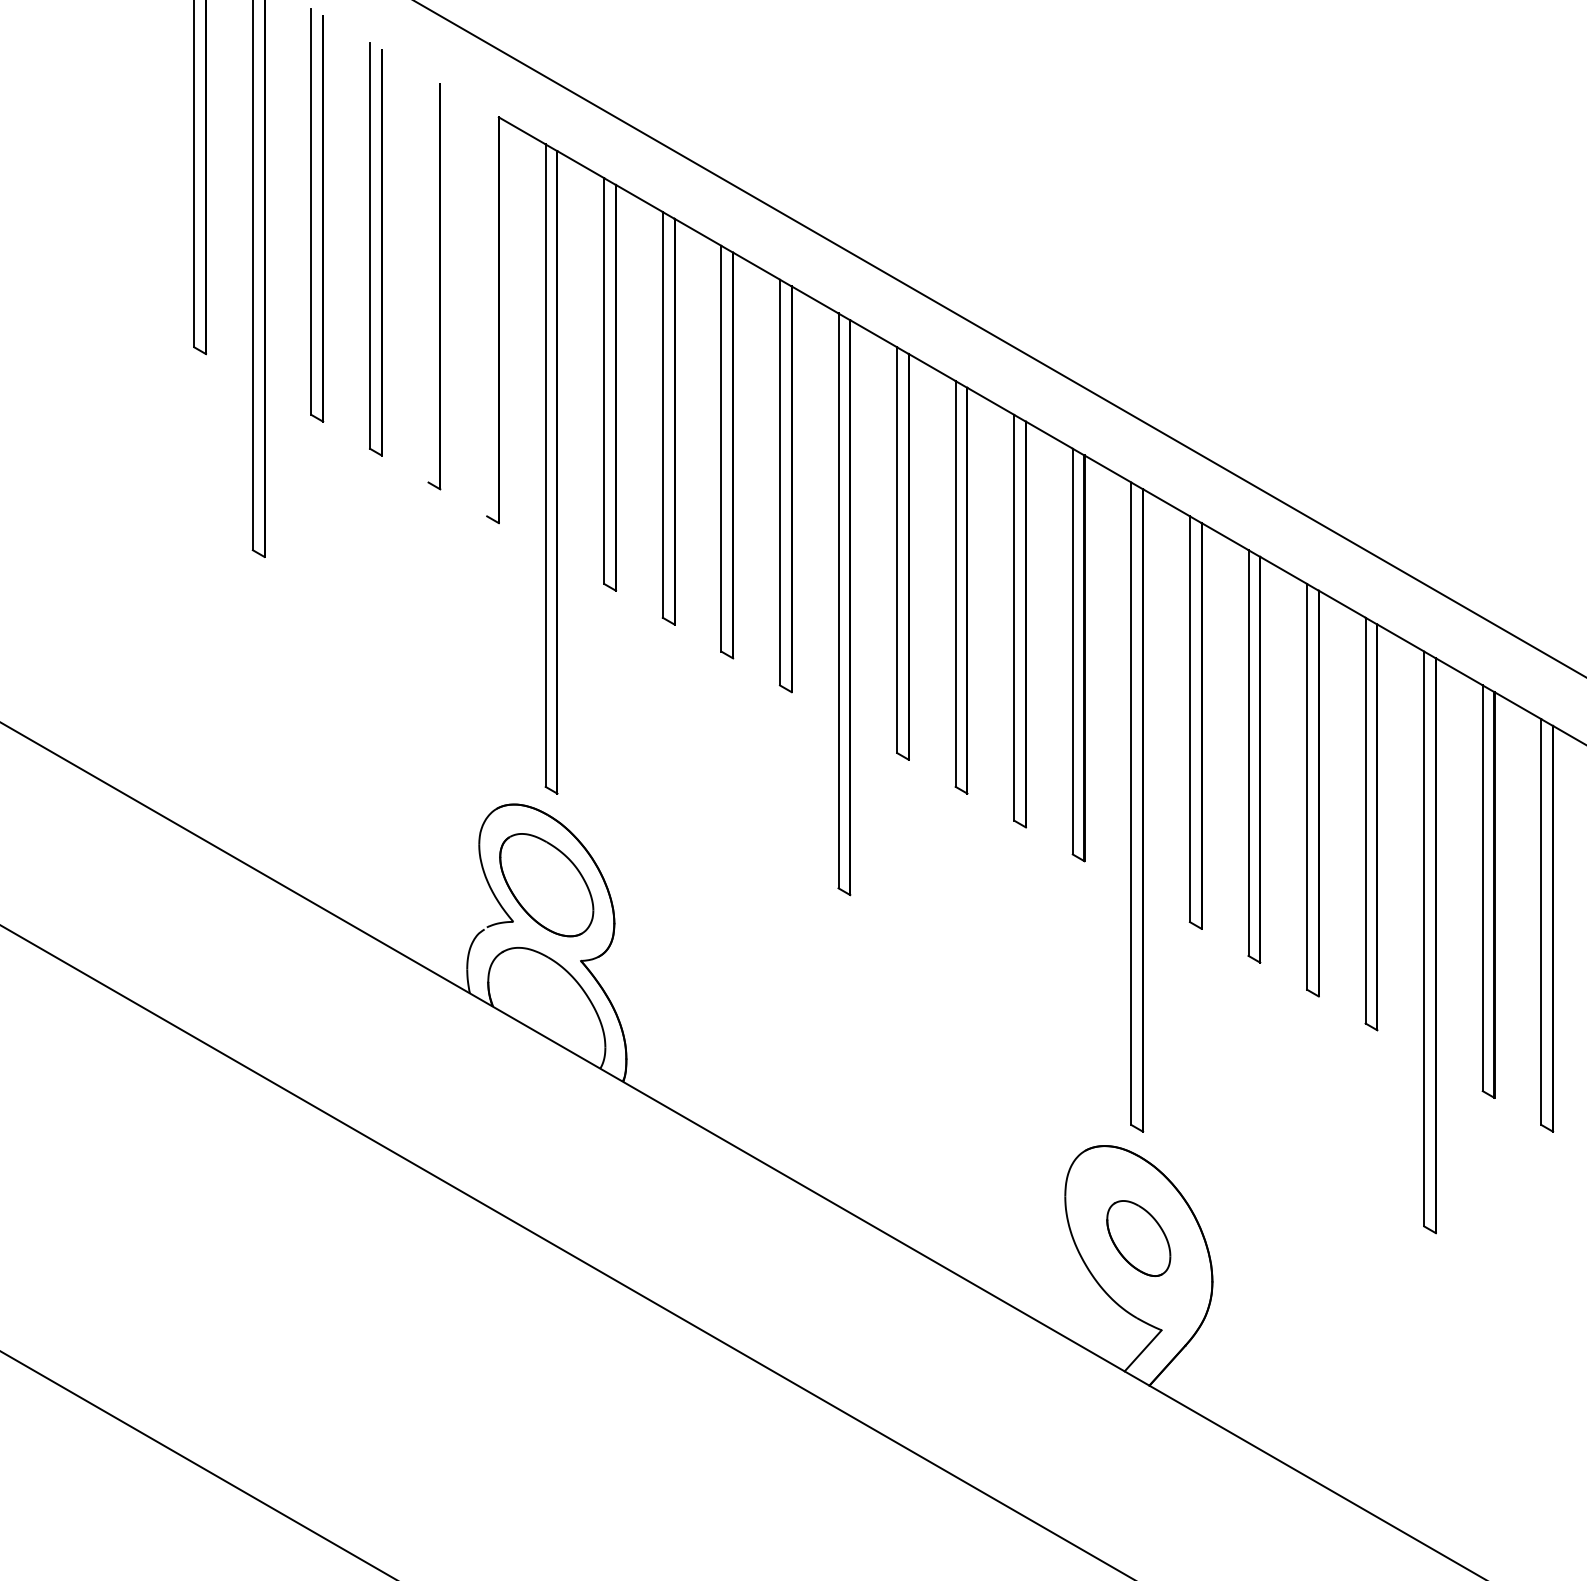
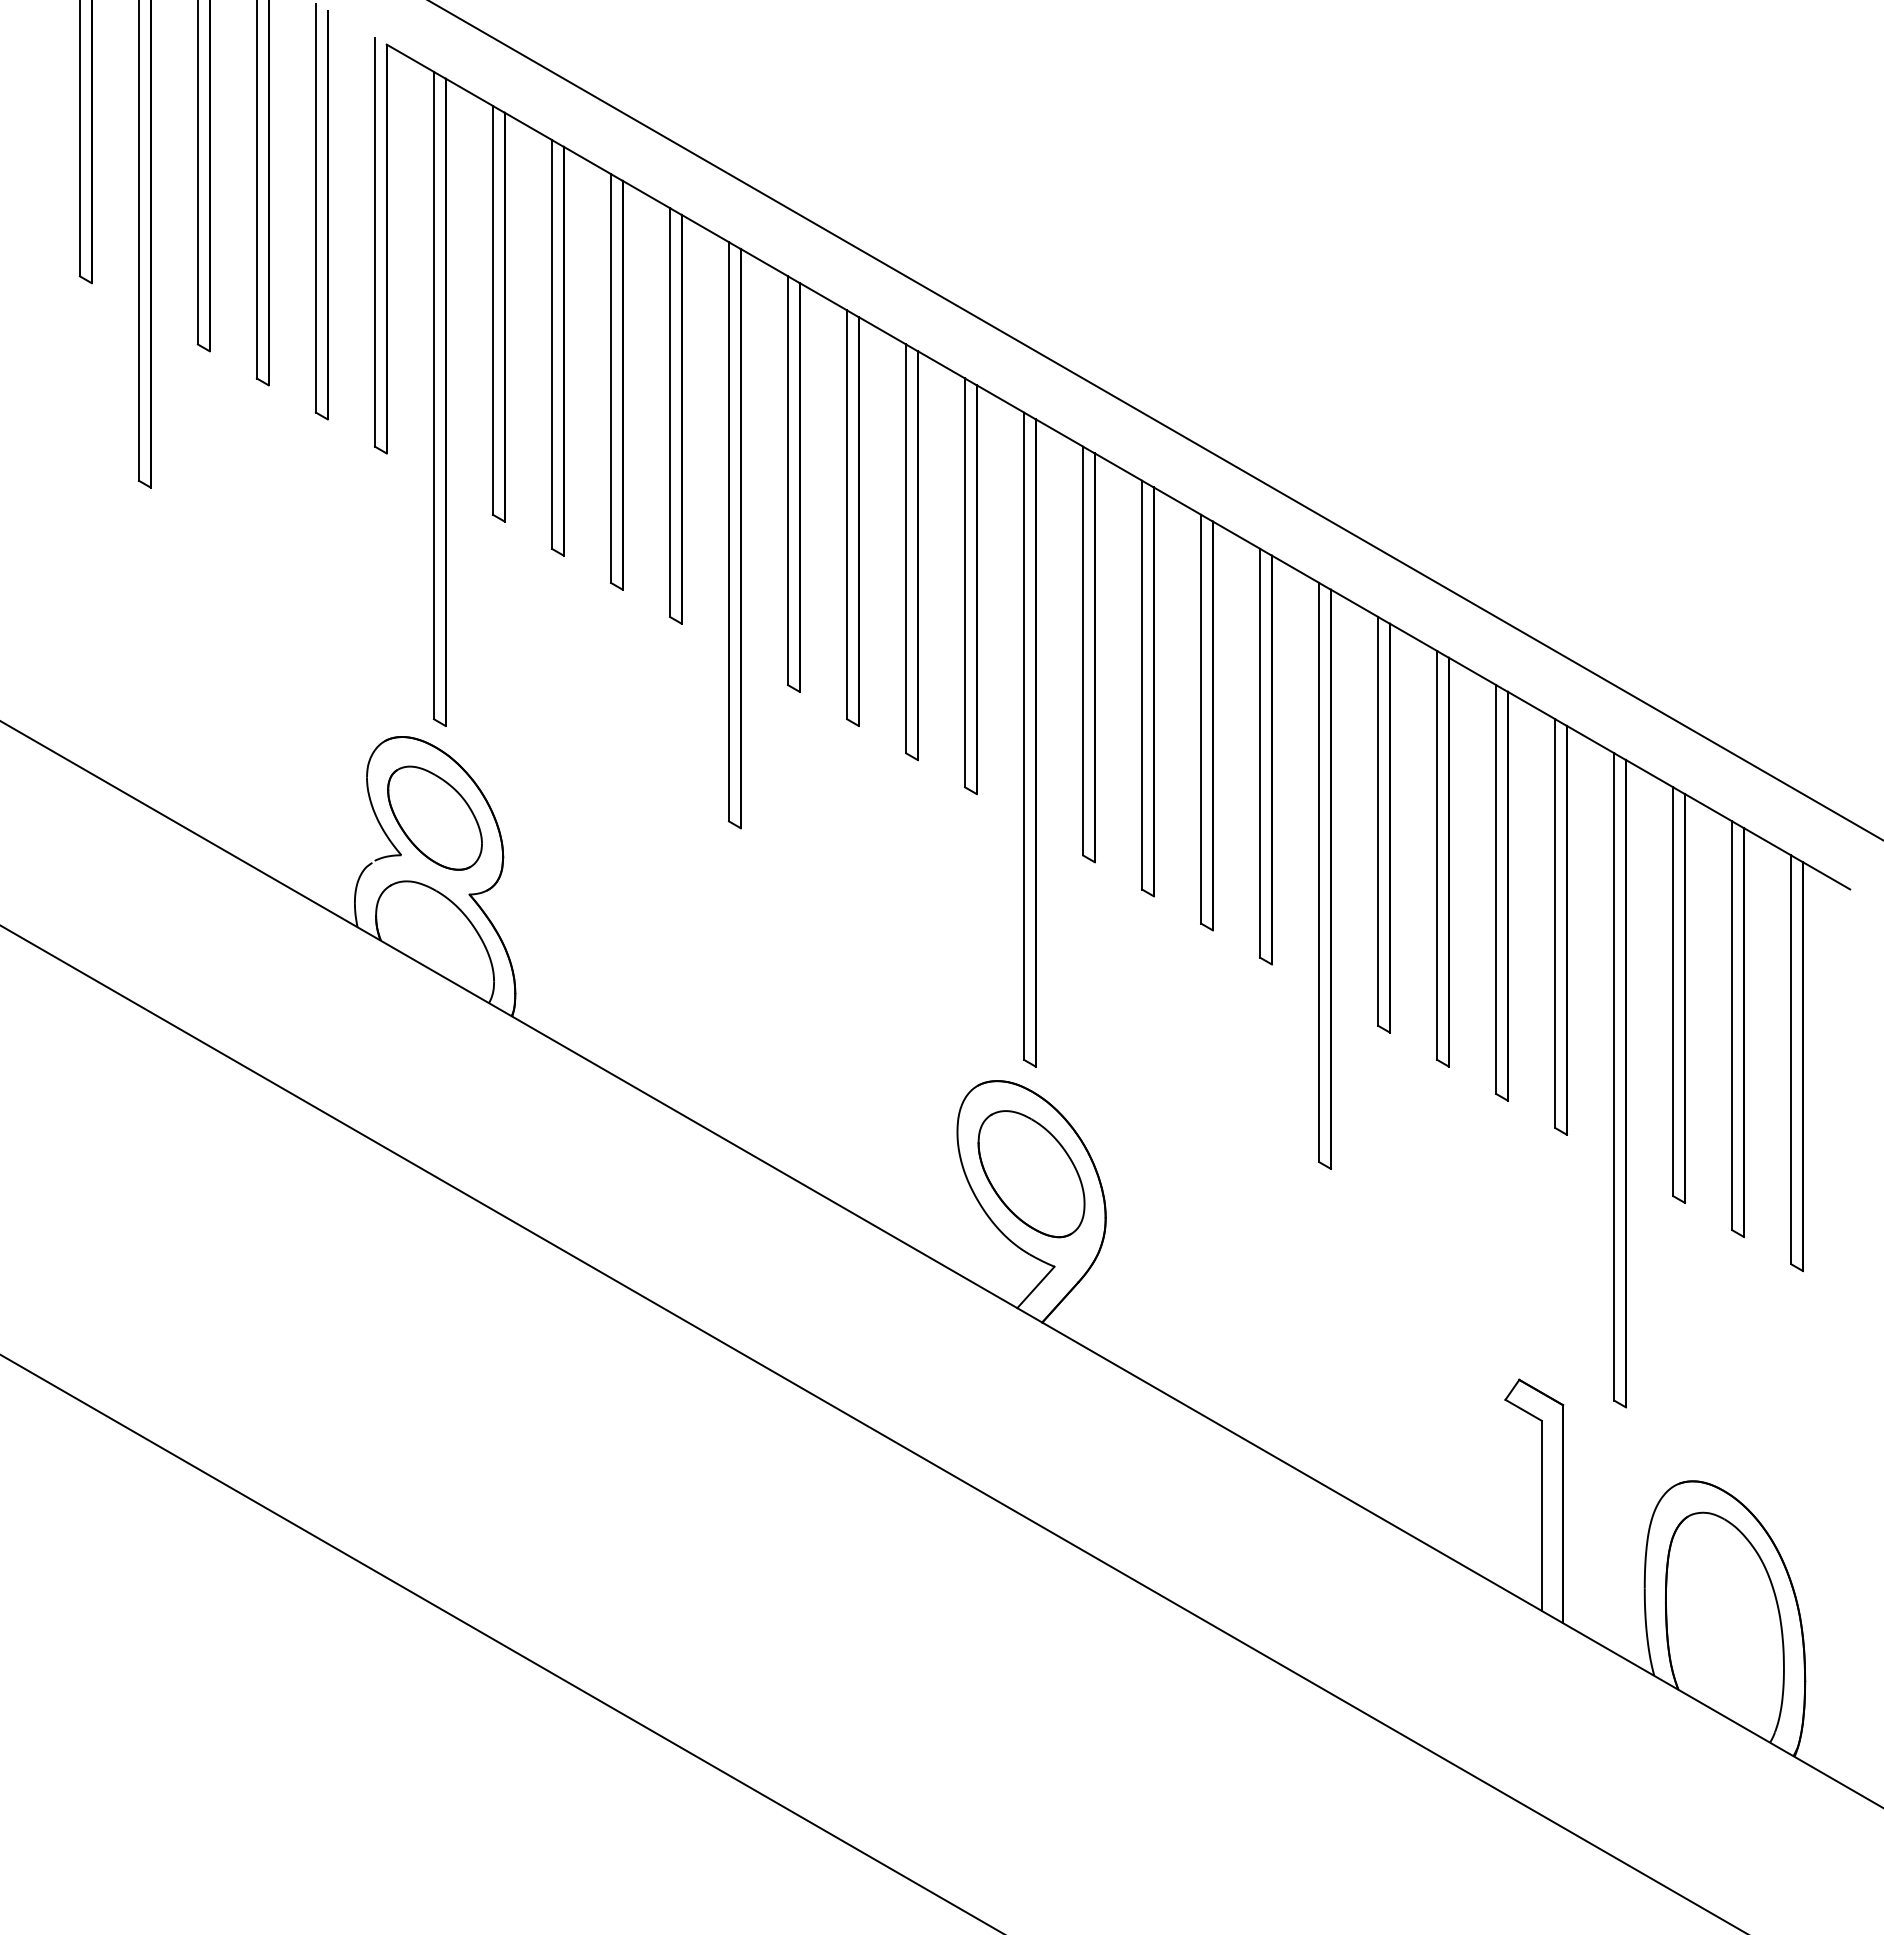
line: (428, 279) -> (315, 207), added
line: (486, 312) -> (374, 241), added
part: (1138, 1238) -> (1031, 1174), size x1.67

